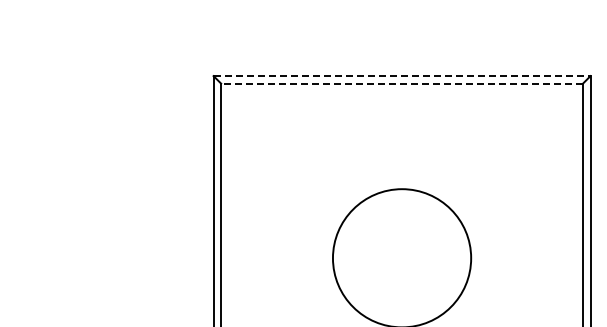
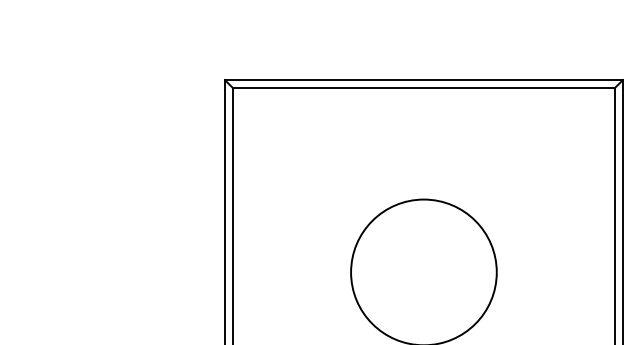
line: (402, 76) -> (424, 80), dashed -> solid
line: (402, 83) -> (424, 88), dashed -> solid

